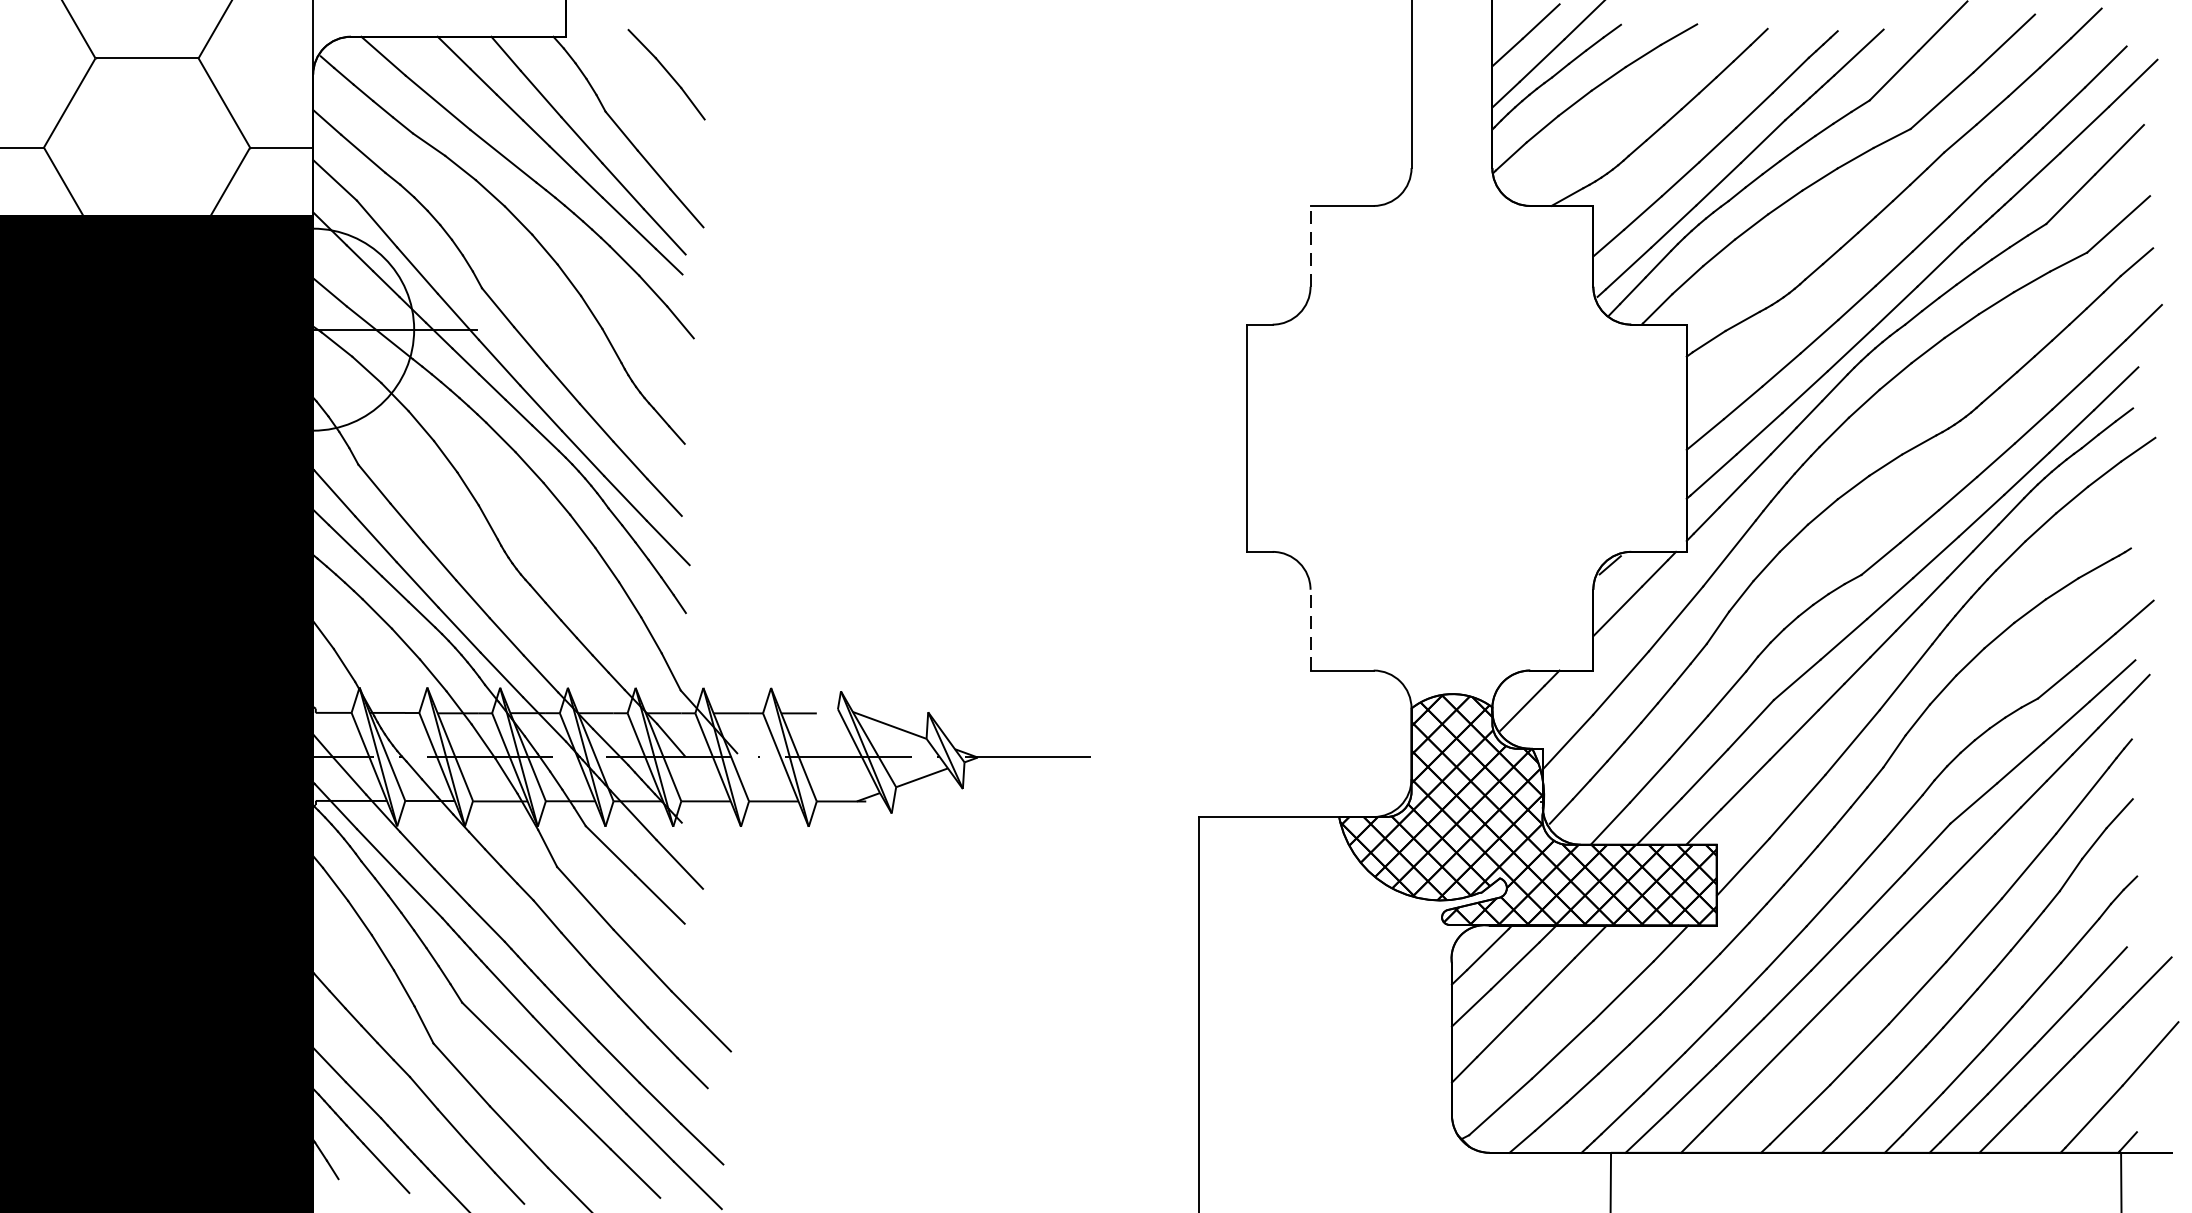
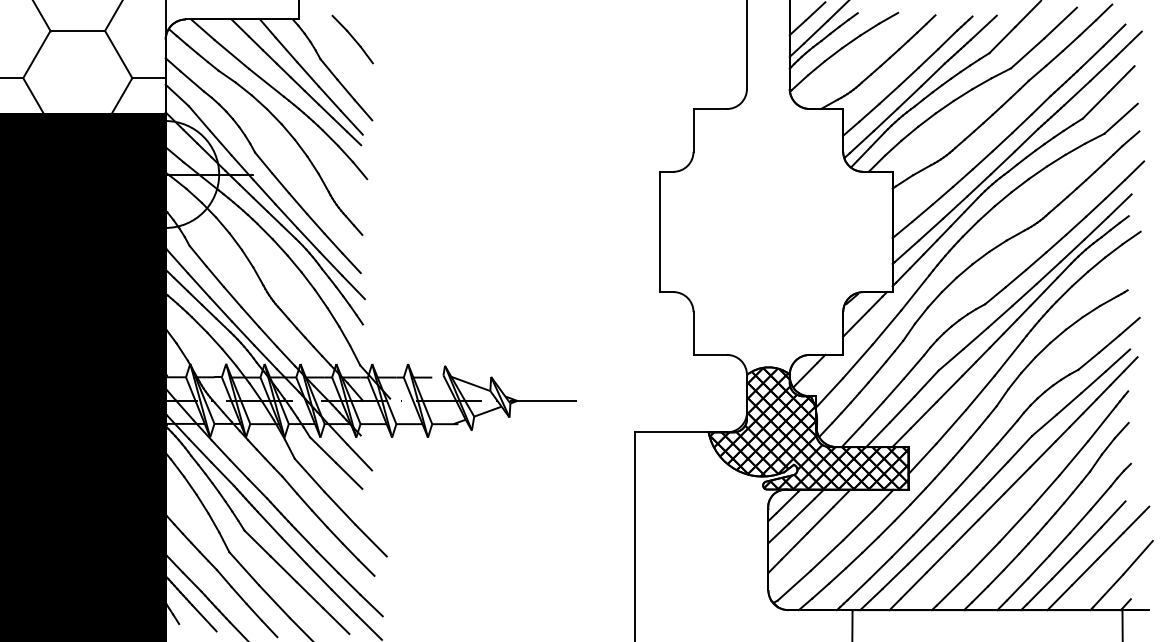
line: (1310, 244) -> (693, 129), dashed -> solid
line: (1310, 630) -> (693, 333), dashed -> solid

